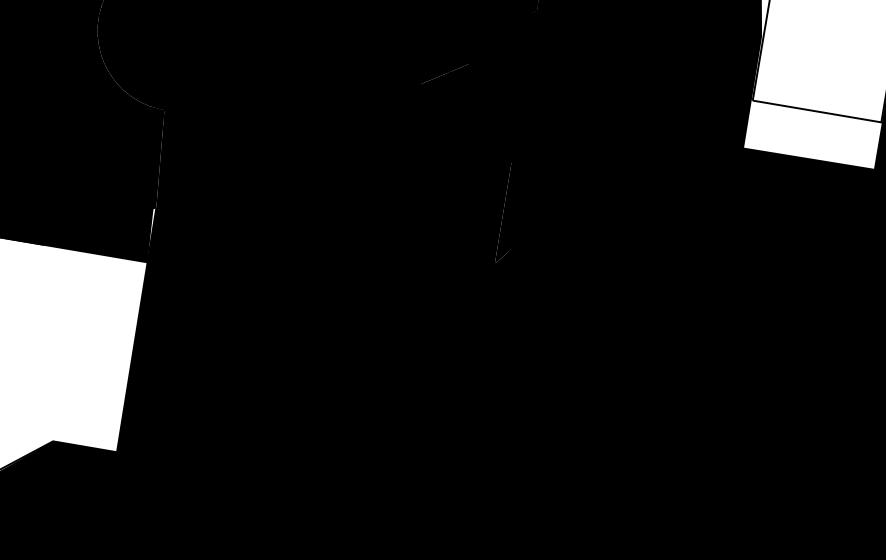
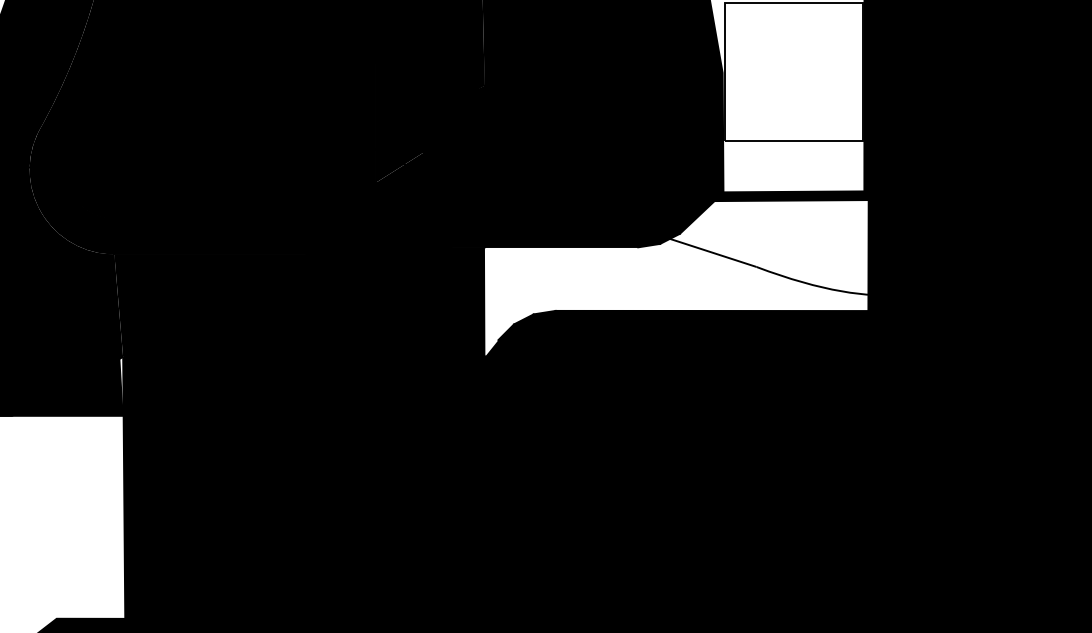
fill: (686, 218) -> (676, 275), removed

